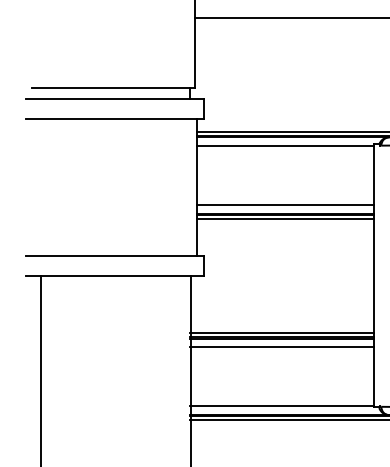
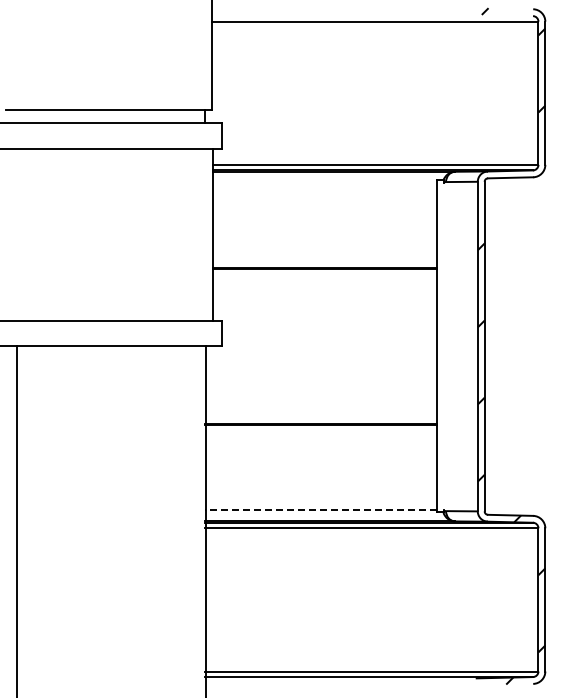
line: (284, 145) -> (324, 182), removed
line: (284, 205) -> (324, 257), removed
line: (284, 219) -> (324, 275), removed
line: (281, 333) -> (320, 418), removed
line: (281, 347) -> (320, 436), removed
line: (281, 406) -> (320, 510), solid -> dashed

